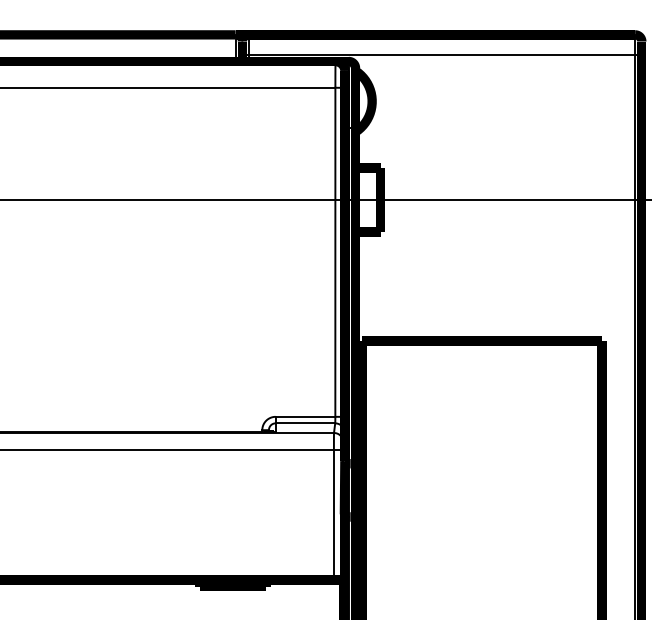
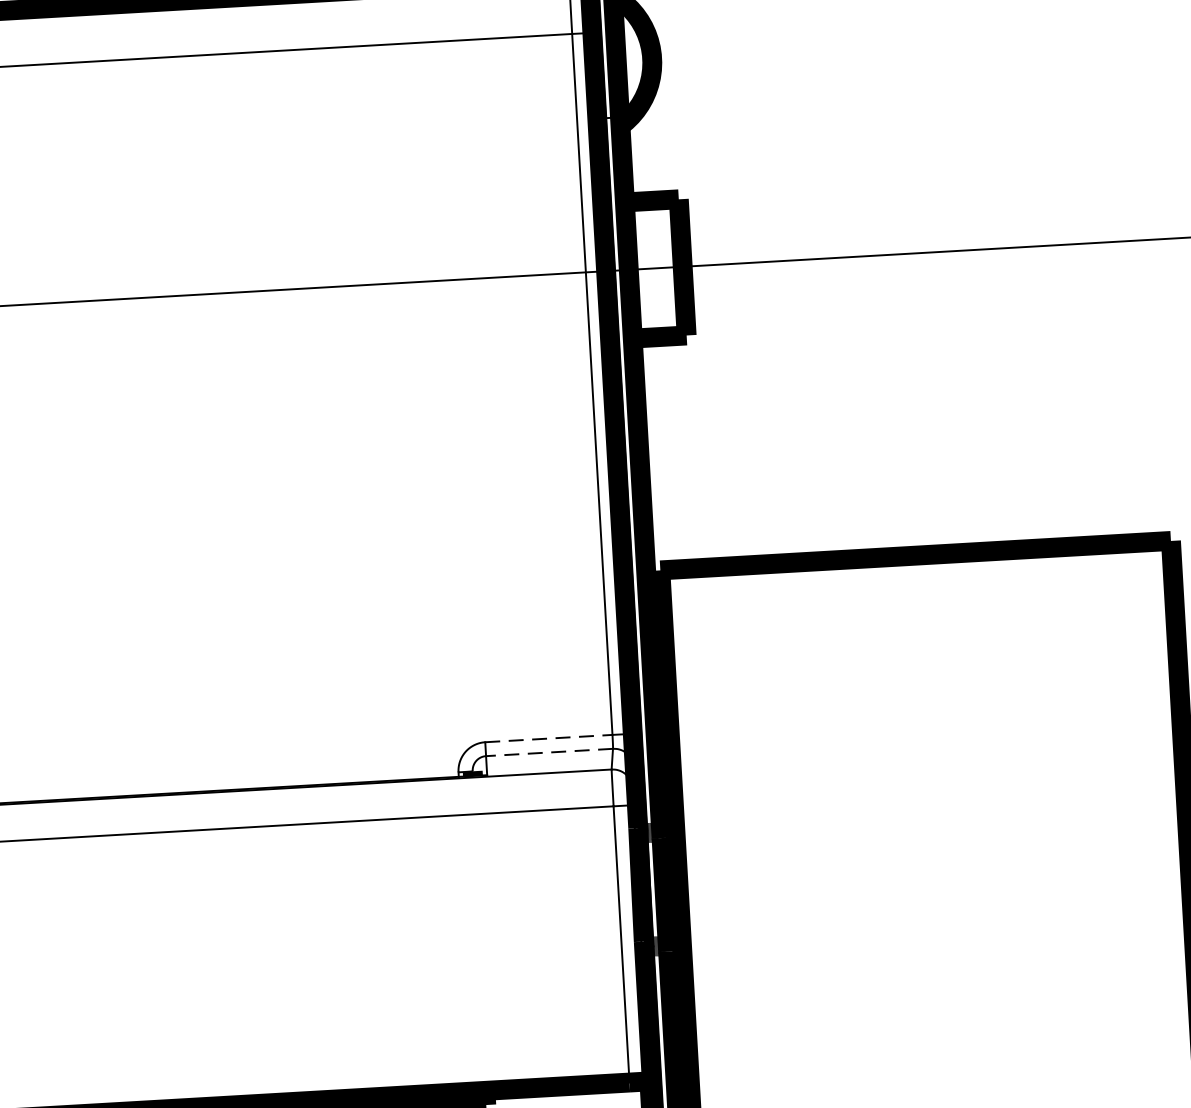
line: (305, 416) -> (548, 737), solid -> dashed
line: (305, 423) -> (549, 752), solid -> dashed

